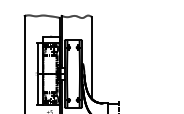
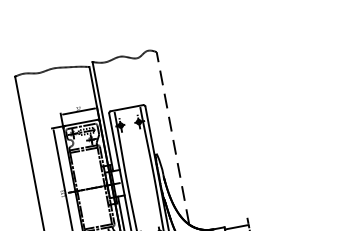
line: (91, 57) -> (171, 137), solid -> dashed

